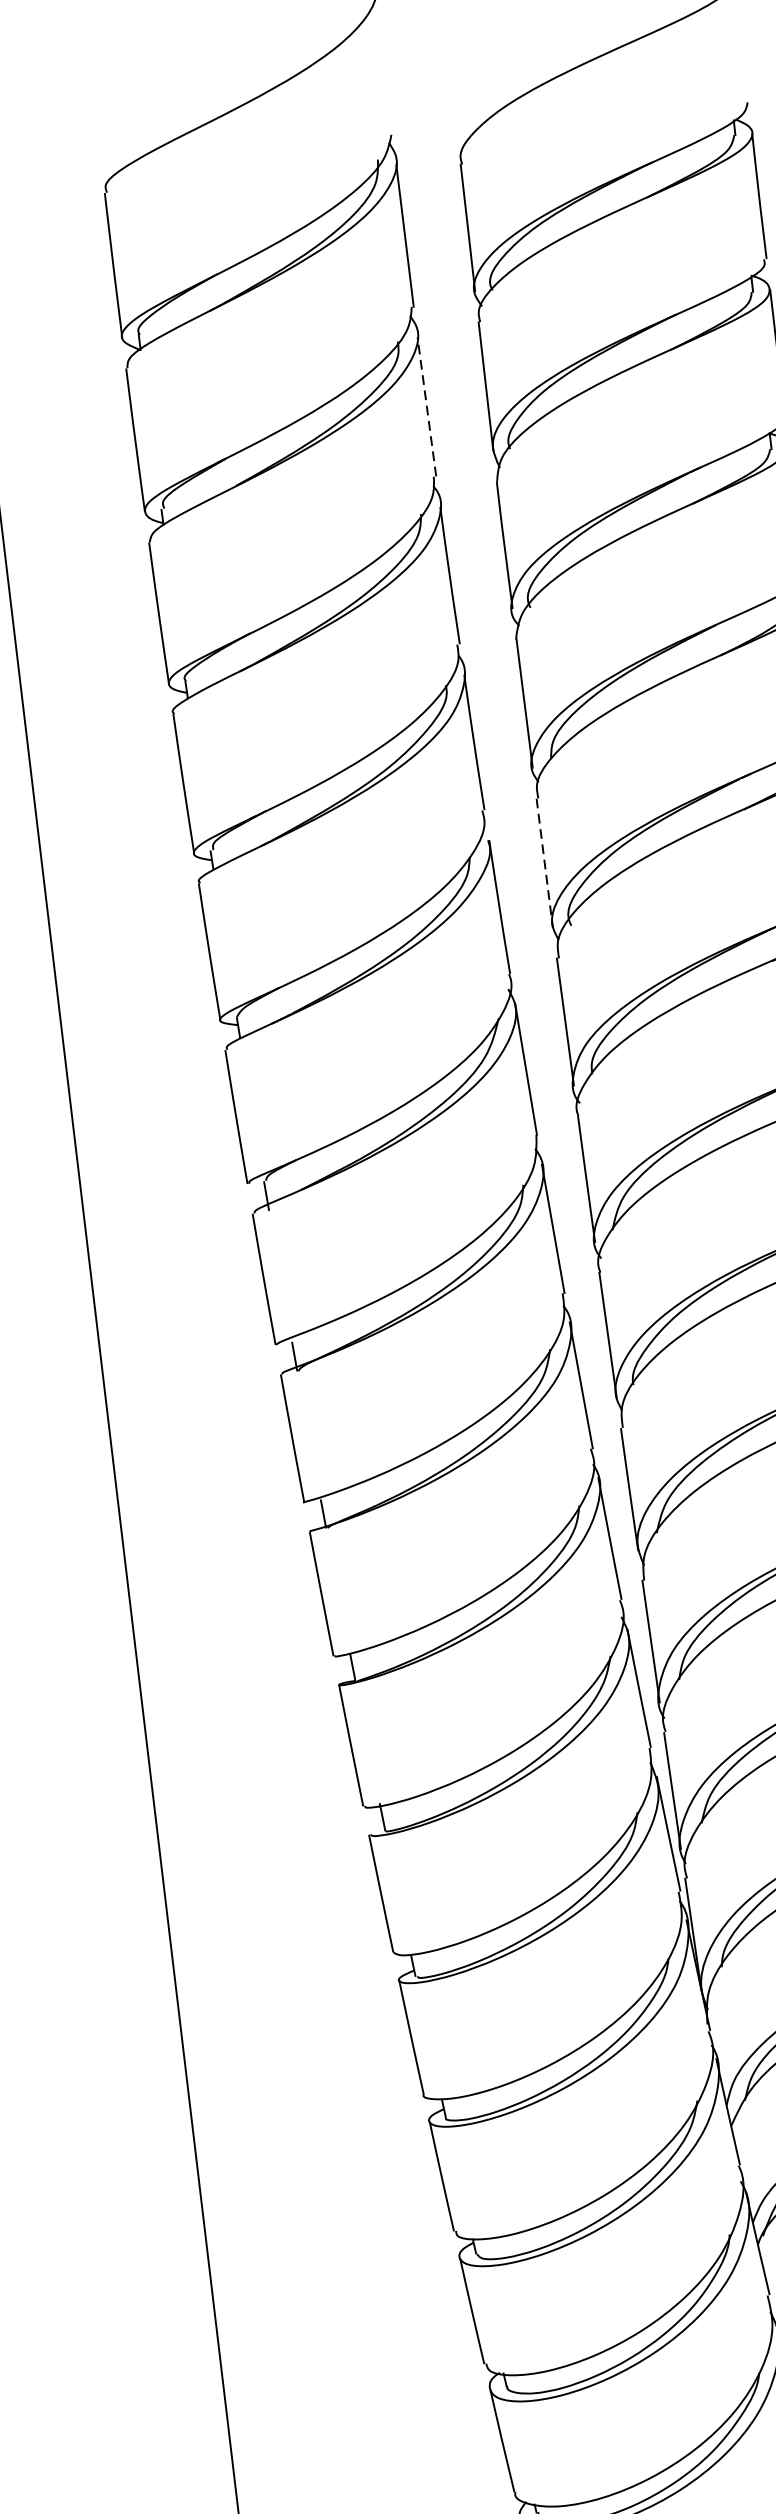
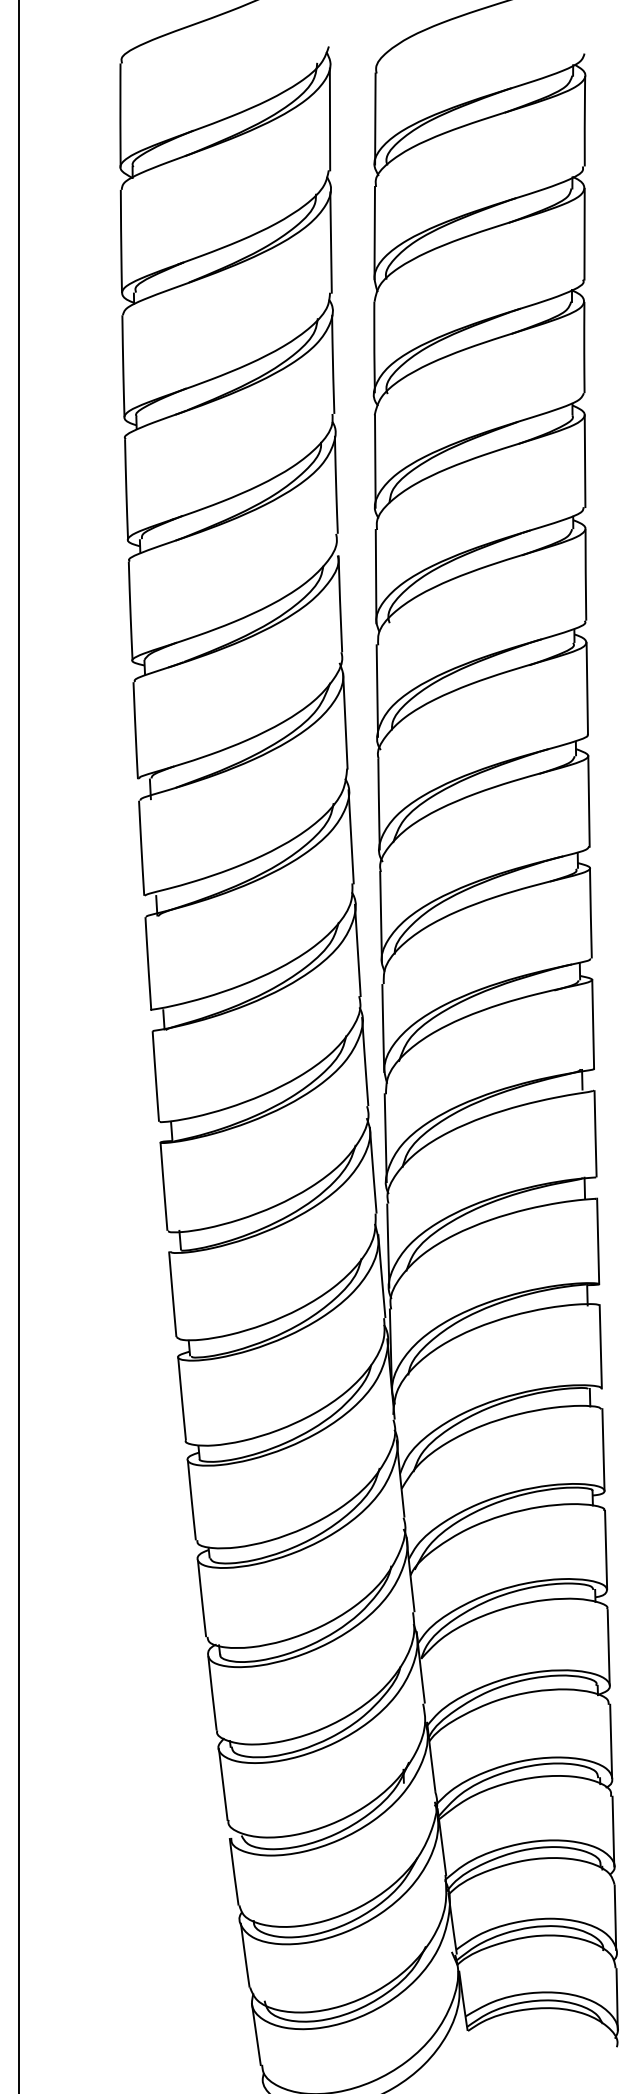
line: (427, 406) -> (331, 242), dashed -> solid
line: (545, 863) -> (376, 576), dashed -> solid

